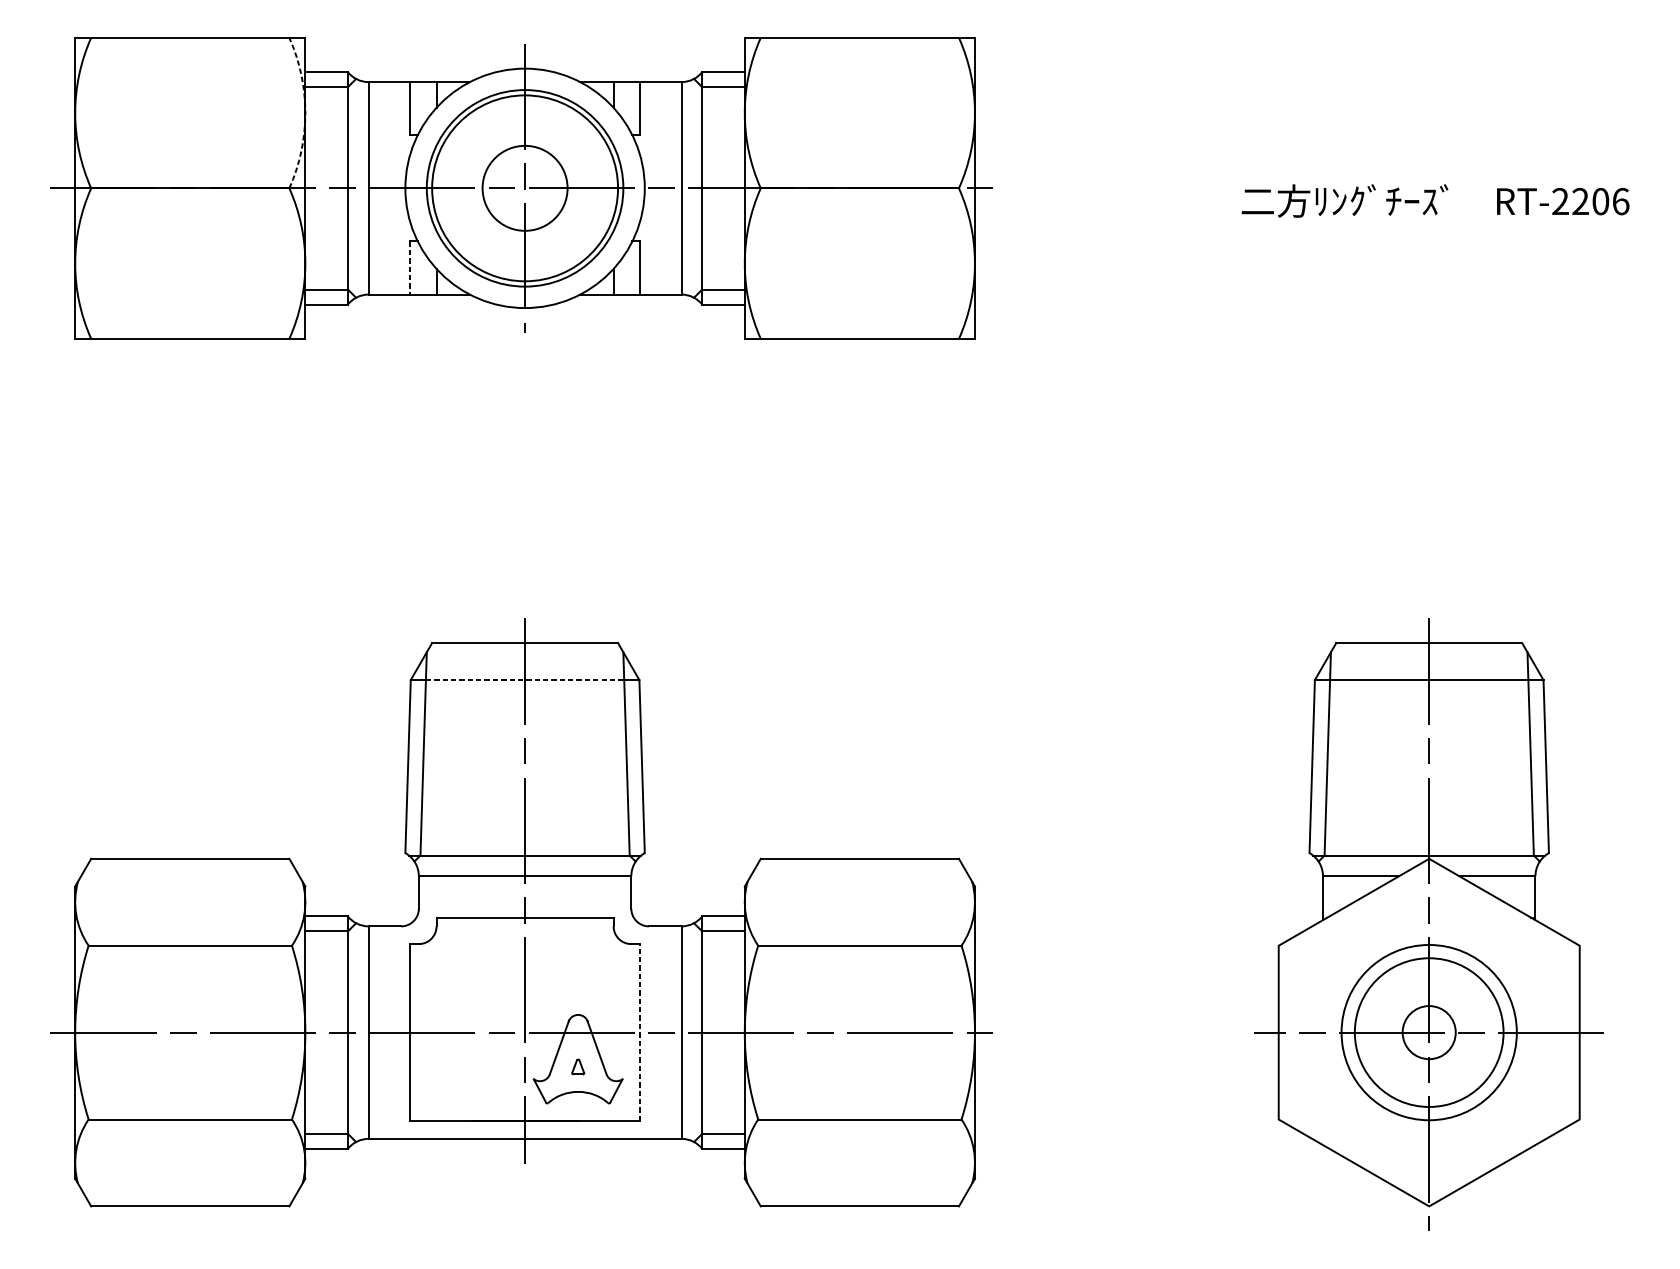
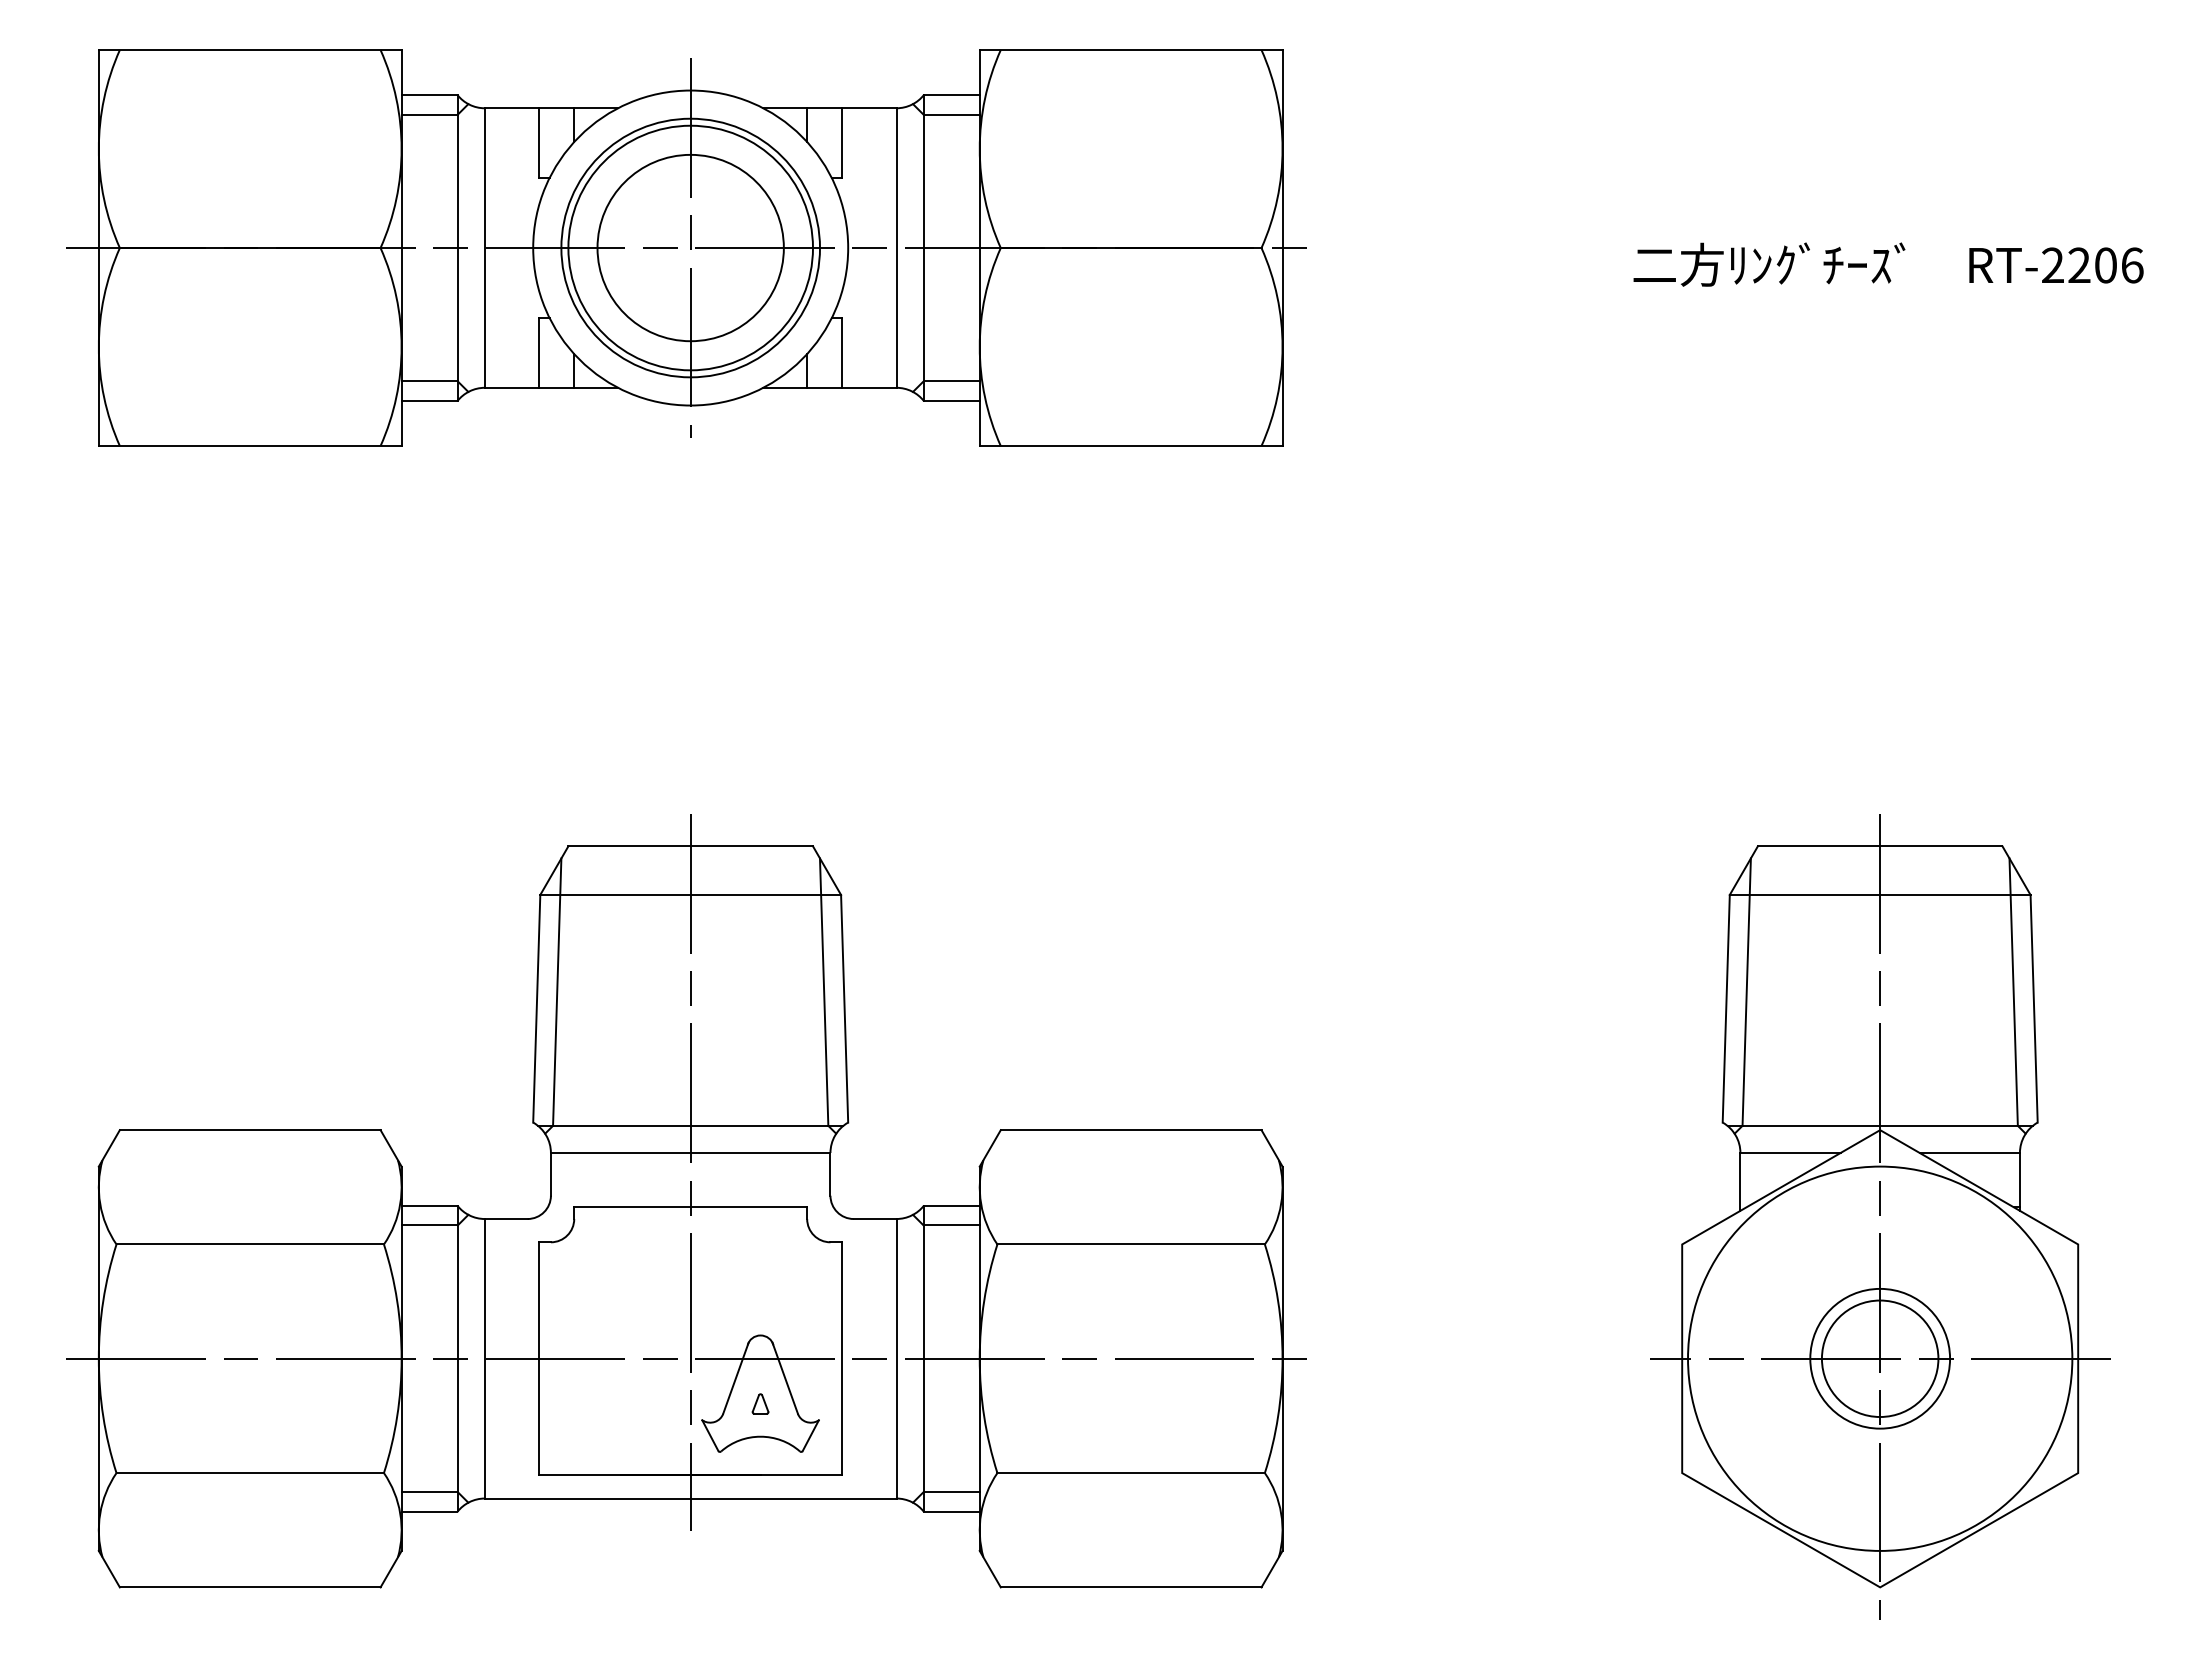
arc: (305, 113) -> (401, 149), dashed -> solid
circle: (524, 187) -> (690, 247), size x1.67
line: (410, 267) -> (539, 352), dashed -> solid
line: (525, 679) -> (691, 894), dashed -> solid
line: (640, 1032) -> (842, 1358), dashed -> solid
circle: (1428, 1032) -> (1879, 1358), size x1.67
circle: (1429, 1032) -> (1880, 1358), size x0.71
circle: (1429, 1032) -> (1880, 1358), size x1.67

